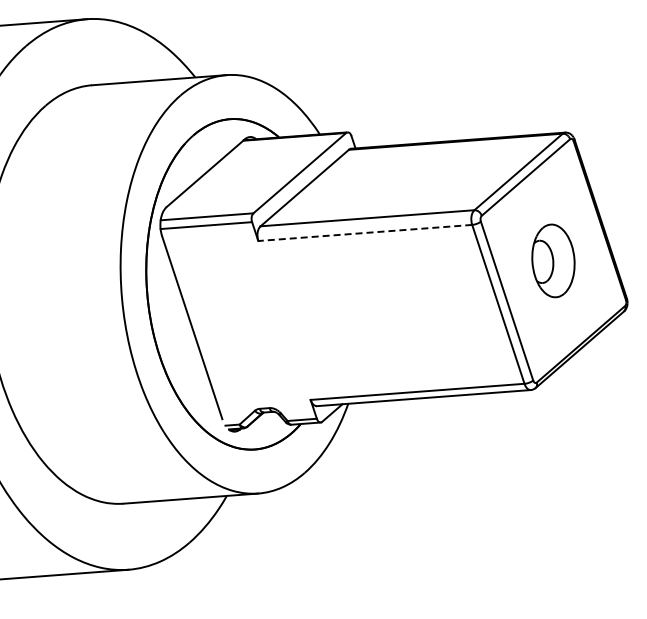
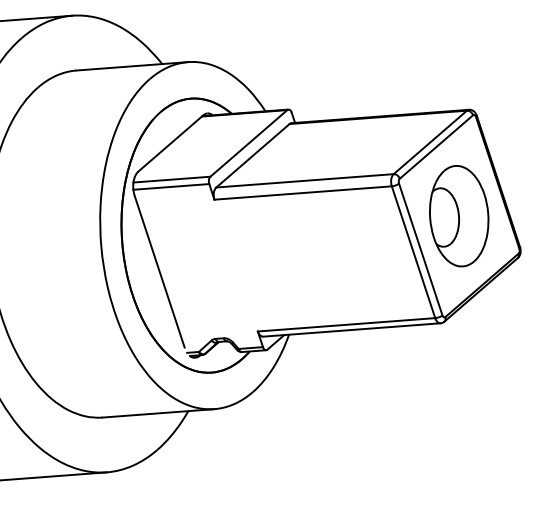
line: (364, 233) -> (302, 193), dashed -> solid
part: (553, 260) -> (459, 215), size x1.67

